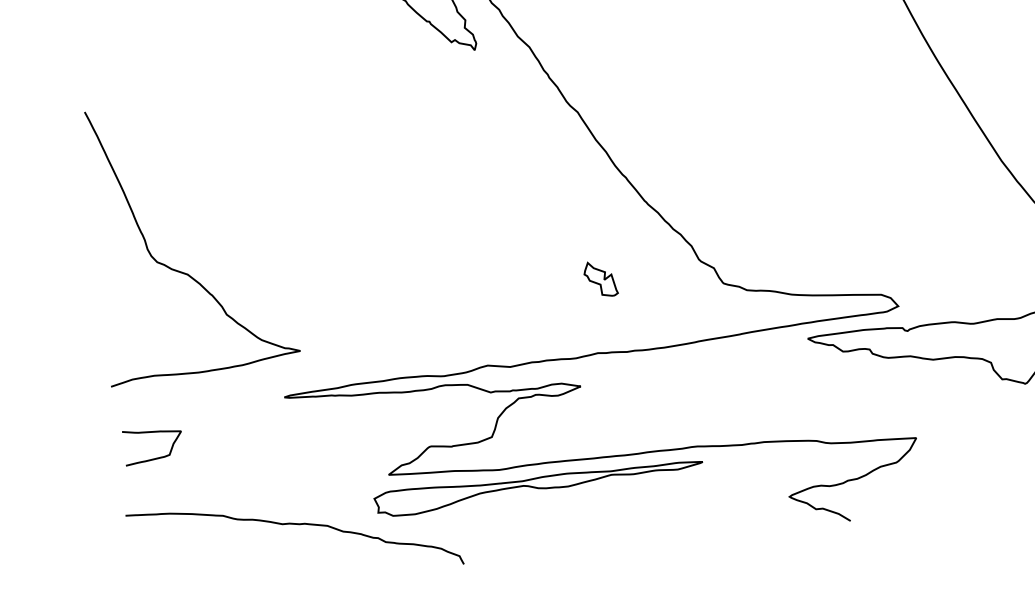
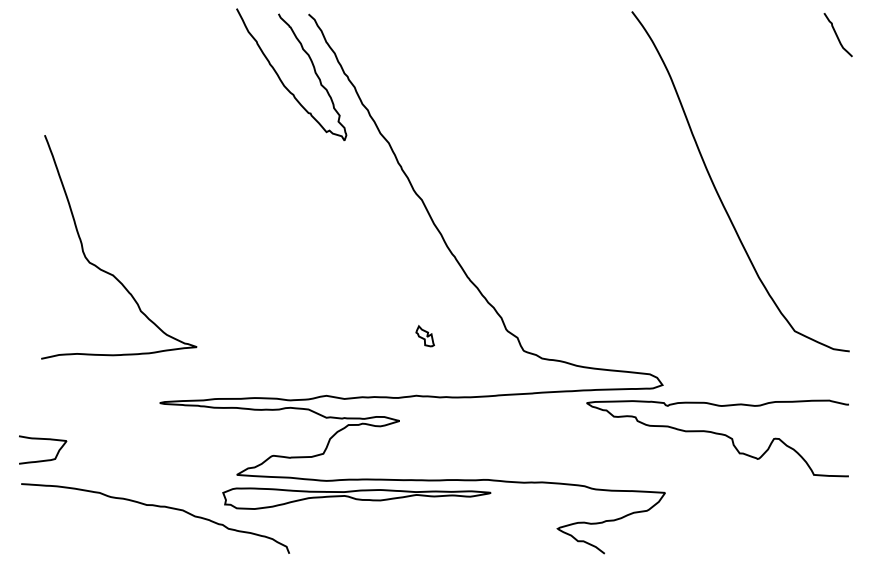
curve: (180, 270) -> (107, 271), moved
part: (599, 278) -> (424, 335), size x0.7
curve: (152, 432) -> (43, 439), moved

